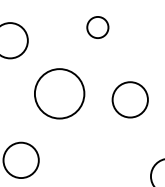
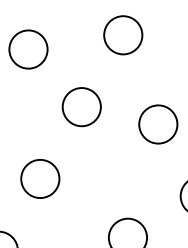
circle: (98, 27) -> (123, 35), size x1.67
circle: (59, 94) -> (81, 107), size x0.71
circle: (130, 99) -> (158, 124), moved

